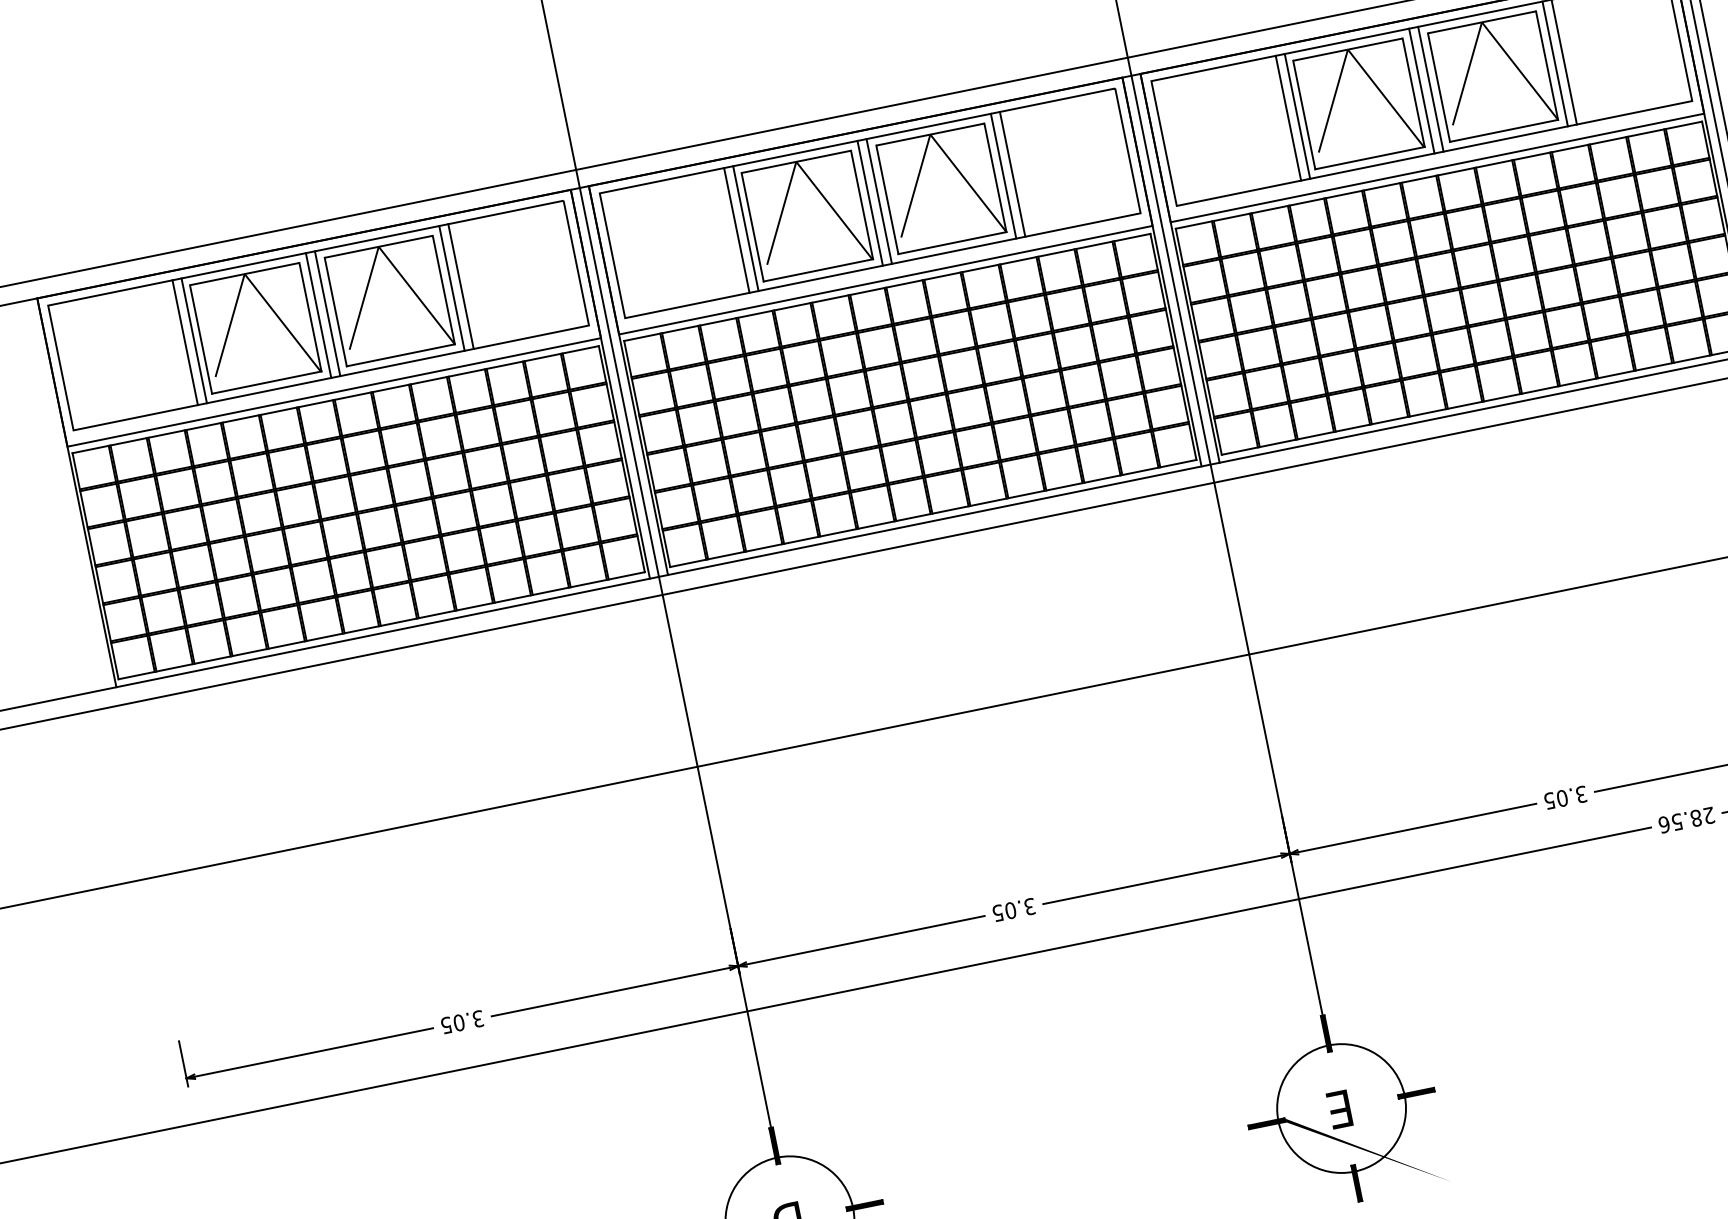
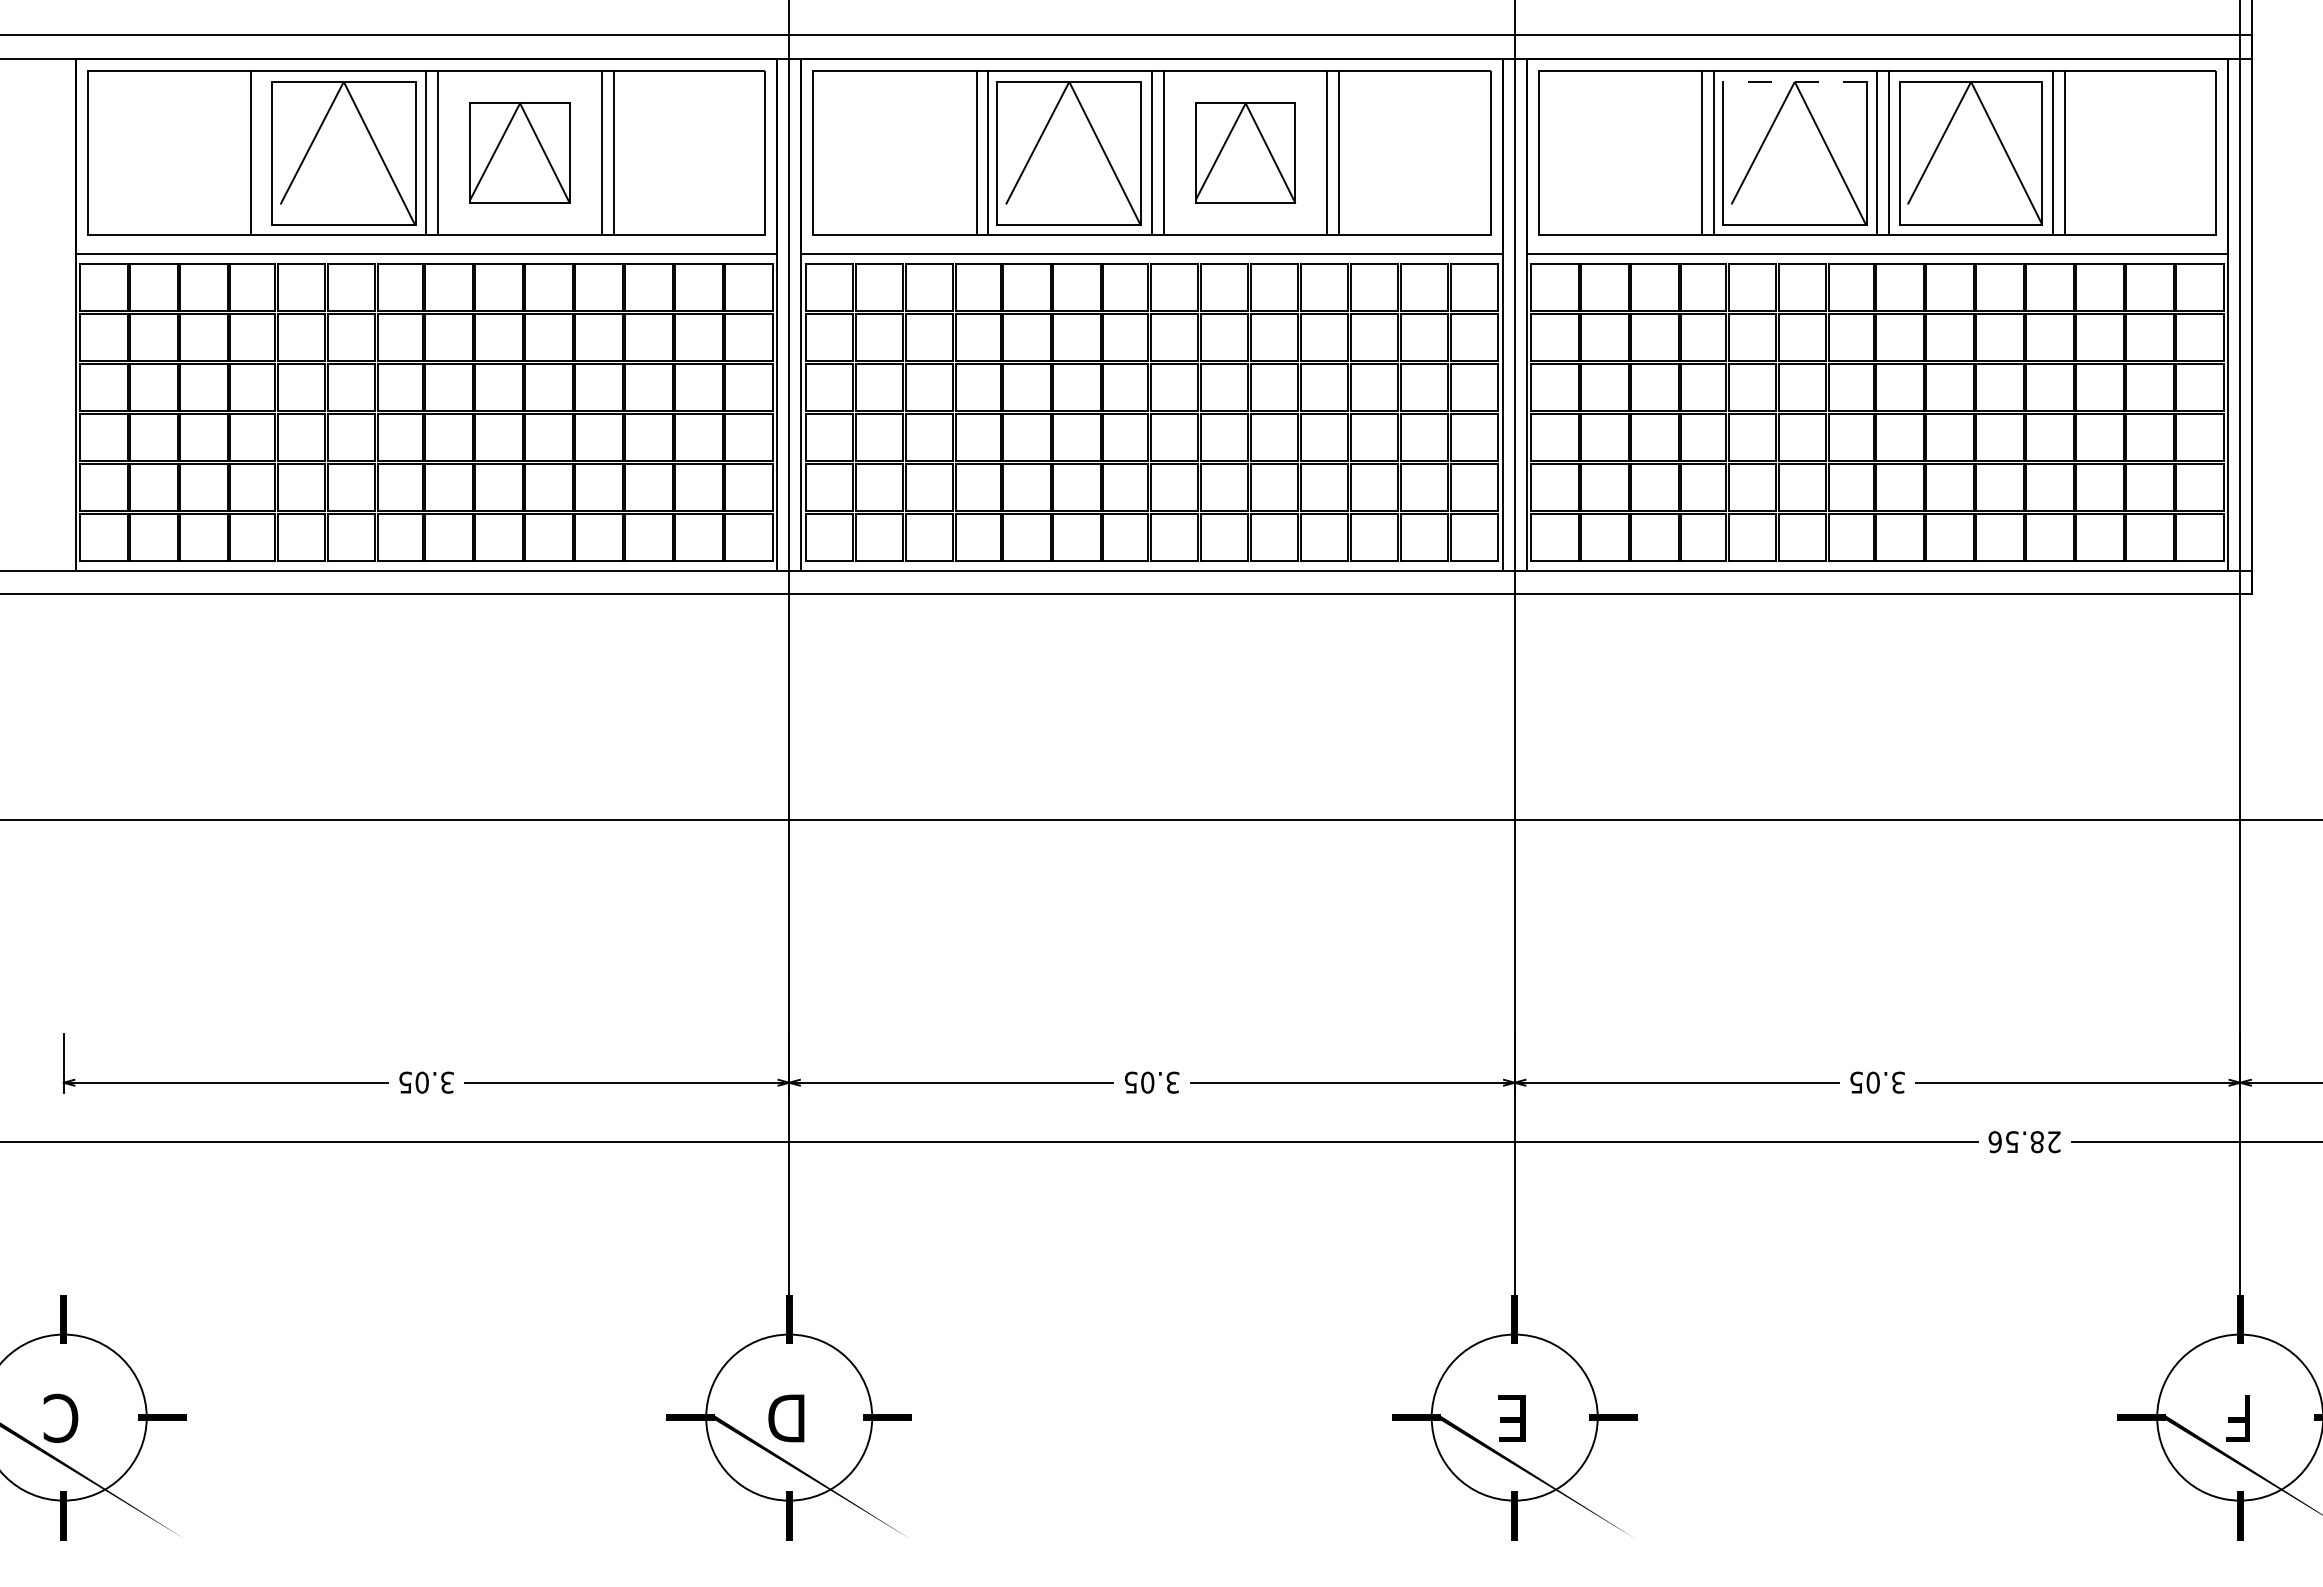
line: (1347, 49) -> (1794, 81), solid -> dashed
part: (941, 189) -> (1245, 153), size x0.7
part: (389, 301) -> (519, 153), size x0.7
line: (193, 341) -> (262, 153), removed

